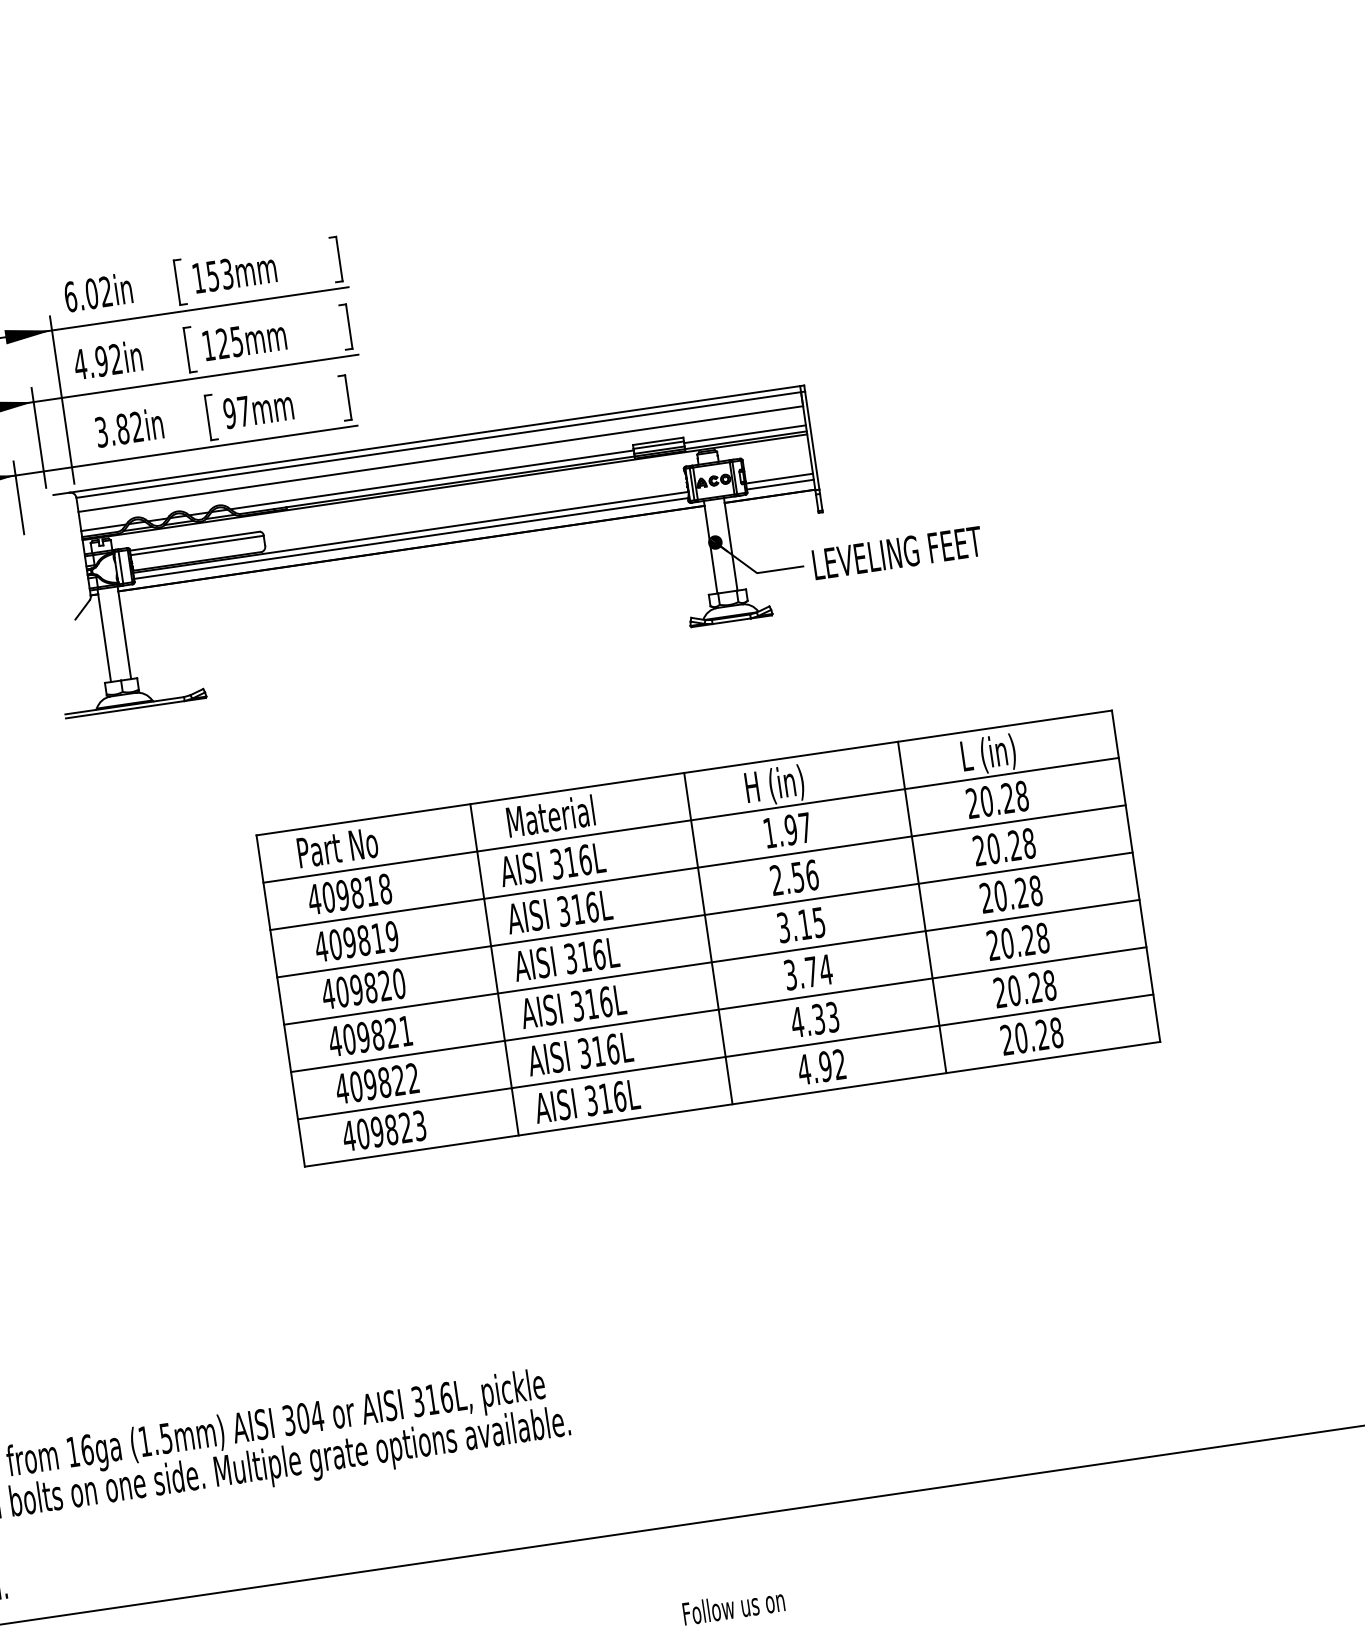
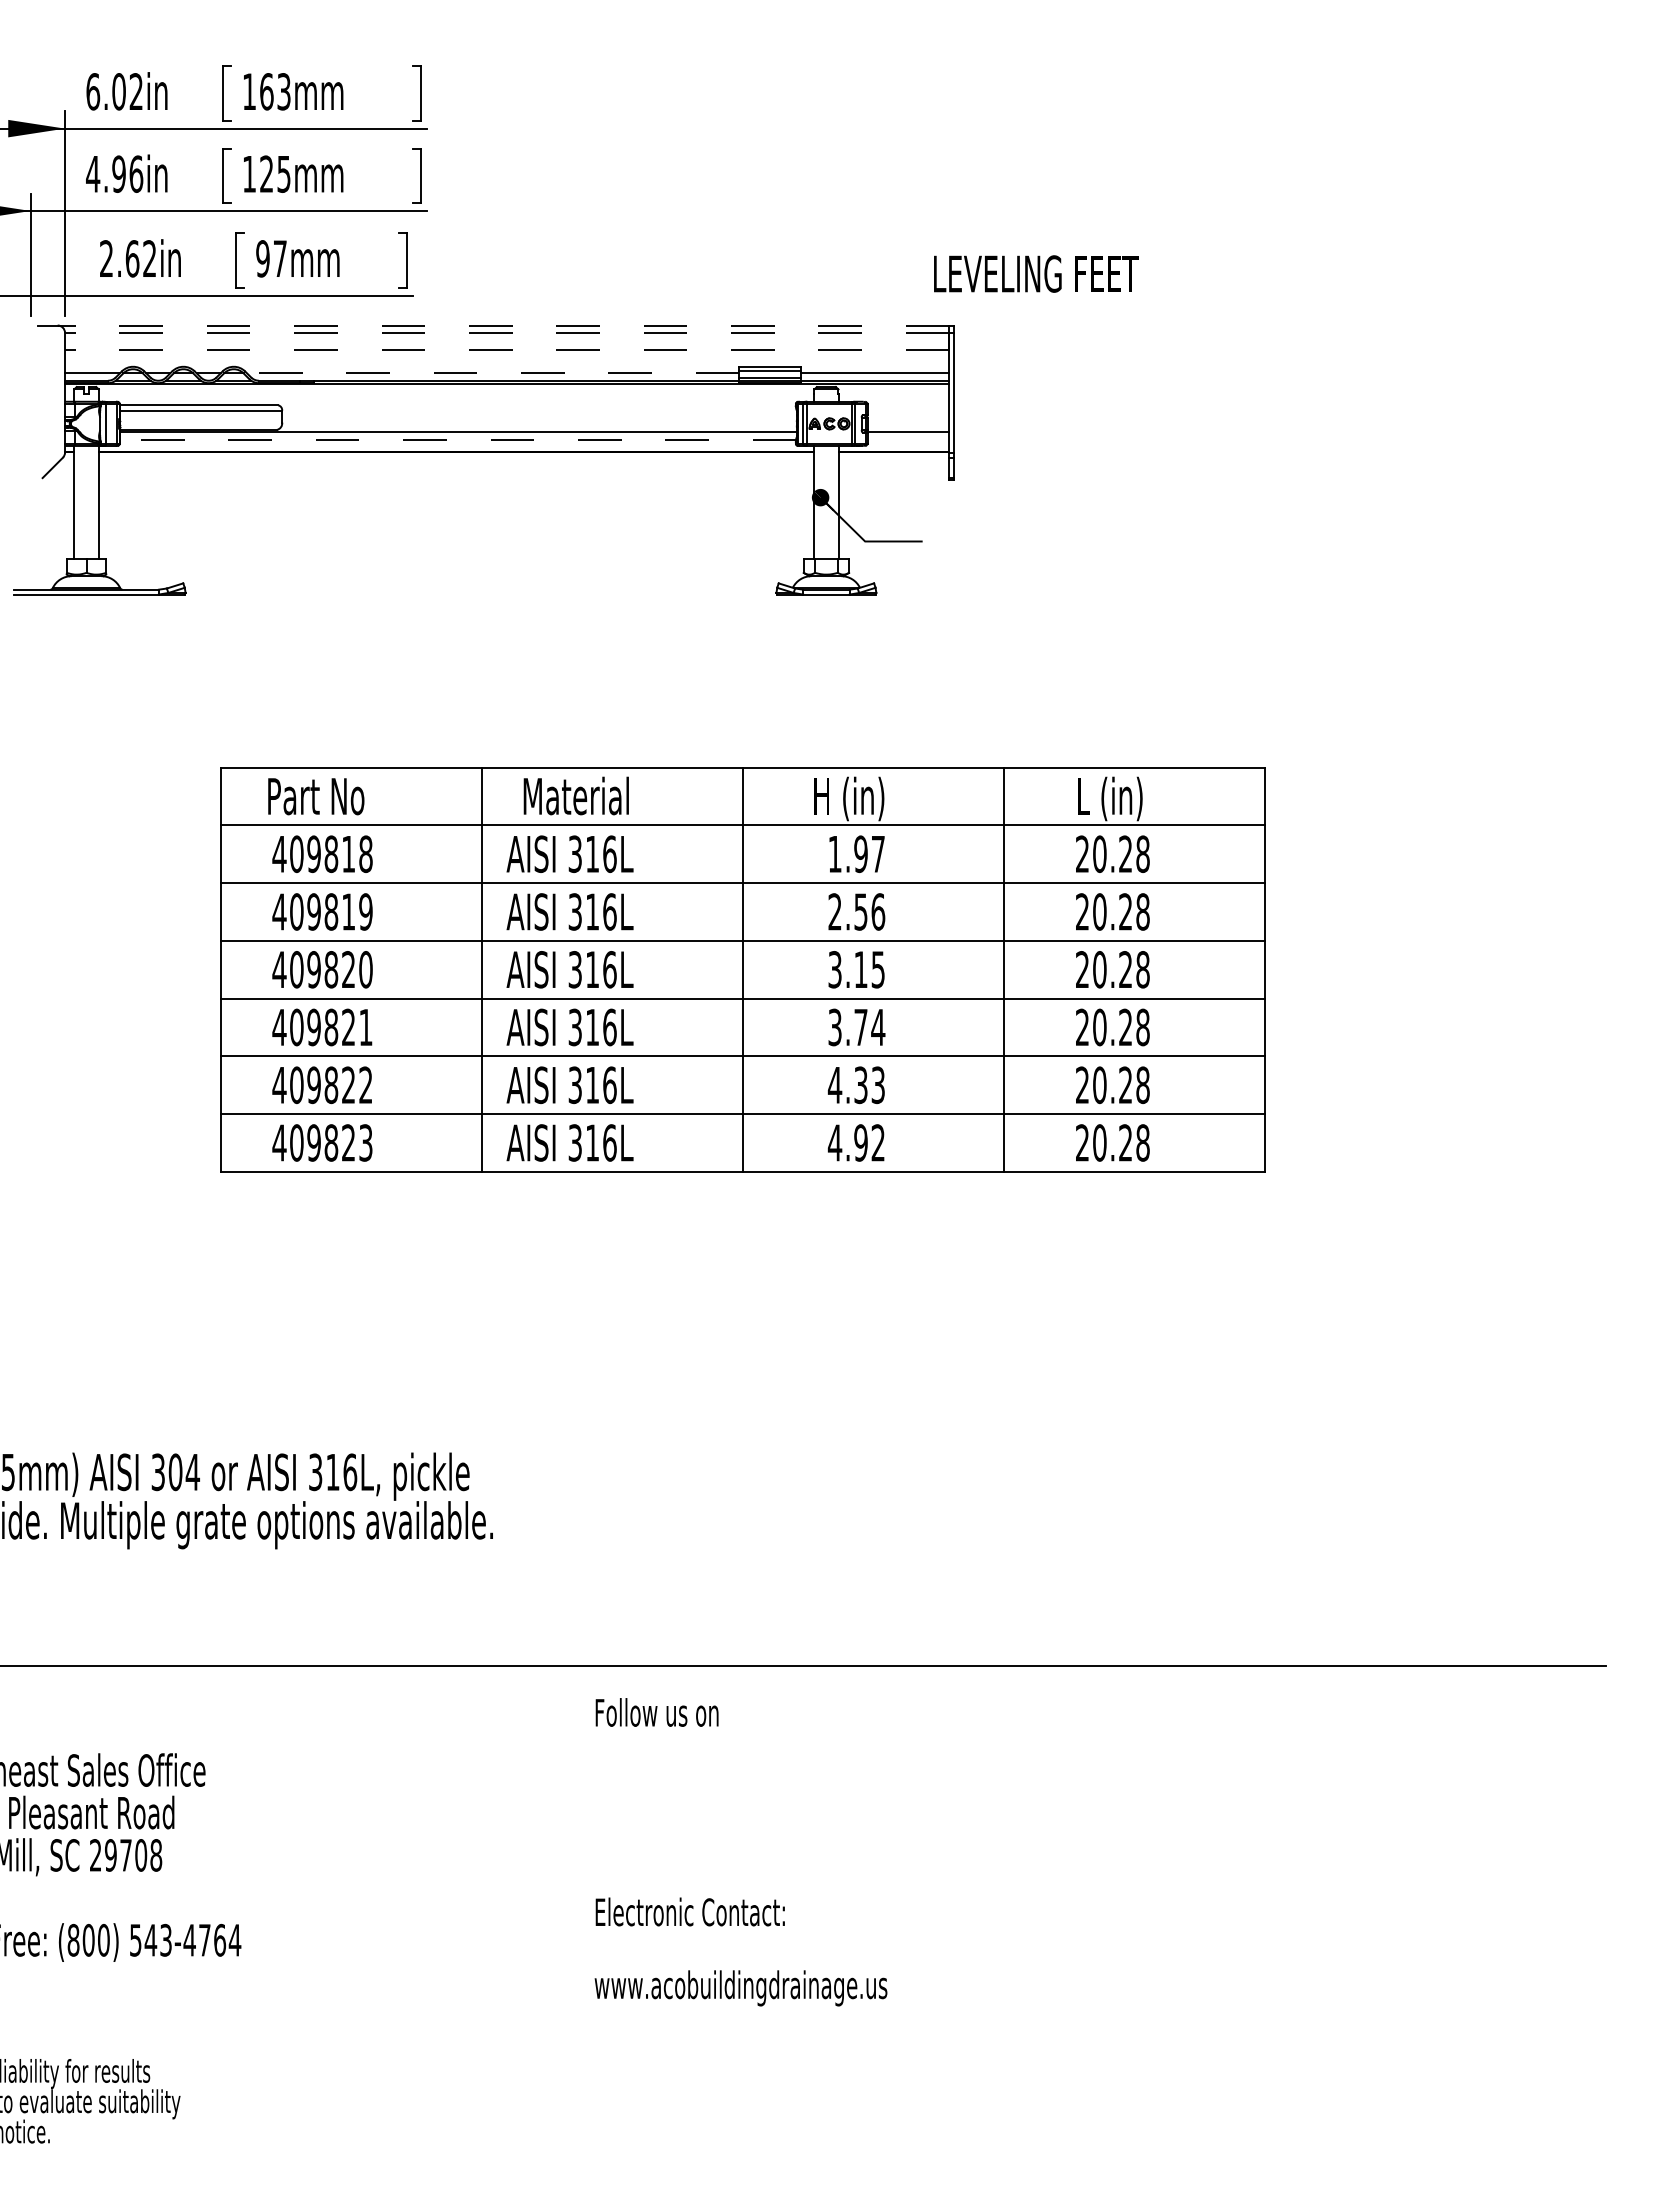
text: (212, 275) -> (266, 91), 153mm -> 163mm
text: (115, 358) -> (136, 173), 4.92in -> 4.96in
text: (112, 430) -> (119, 258), 3.82in -> 2.62in
line: (434, 439) -> (503, 325), solid -> dashed
line: (438, 444) -> (506, 332), solid -> dashed
line: (440, 459) -> (506, 350), solid -> dashed
line: (431, 480) -> (492, 373), solid -> dashed
line: (780, 484) -> (908, 439), removed
line: (410, 538) -> (457, 439), solid -> dashed
text: (897, 552) -> (1036, 273), moved
text: (733, 1606) -> (656, 1712), moved

